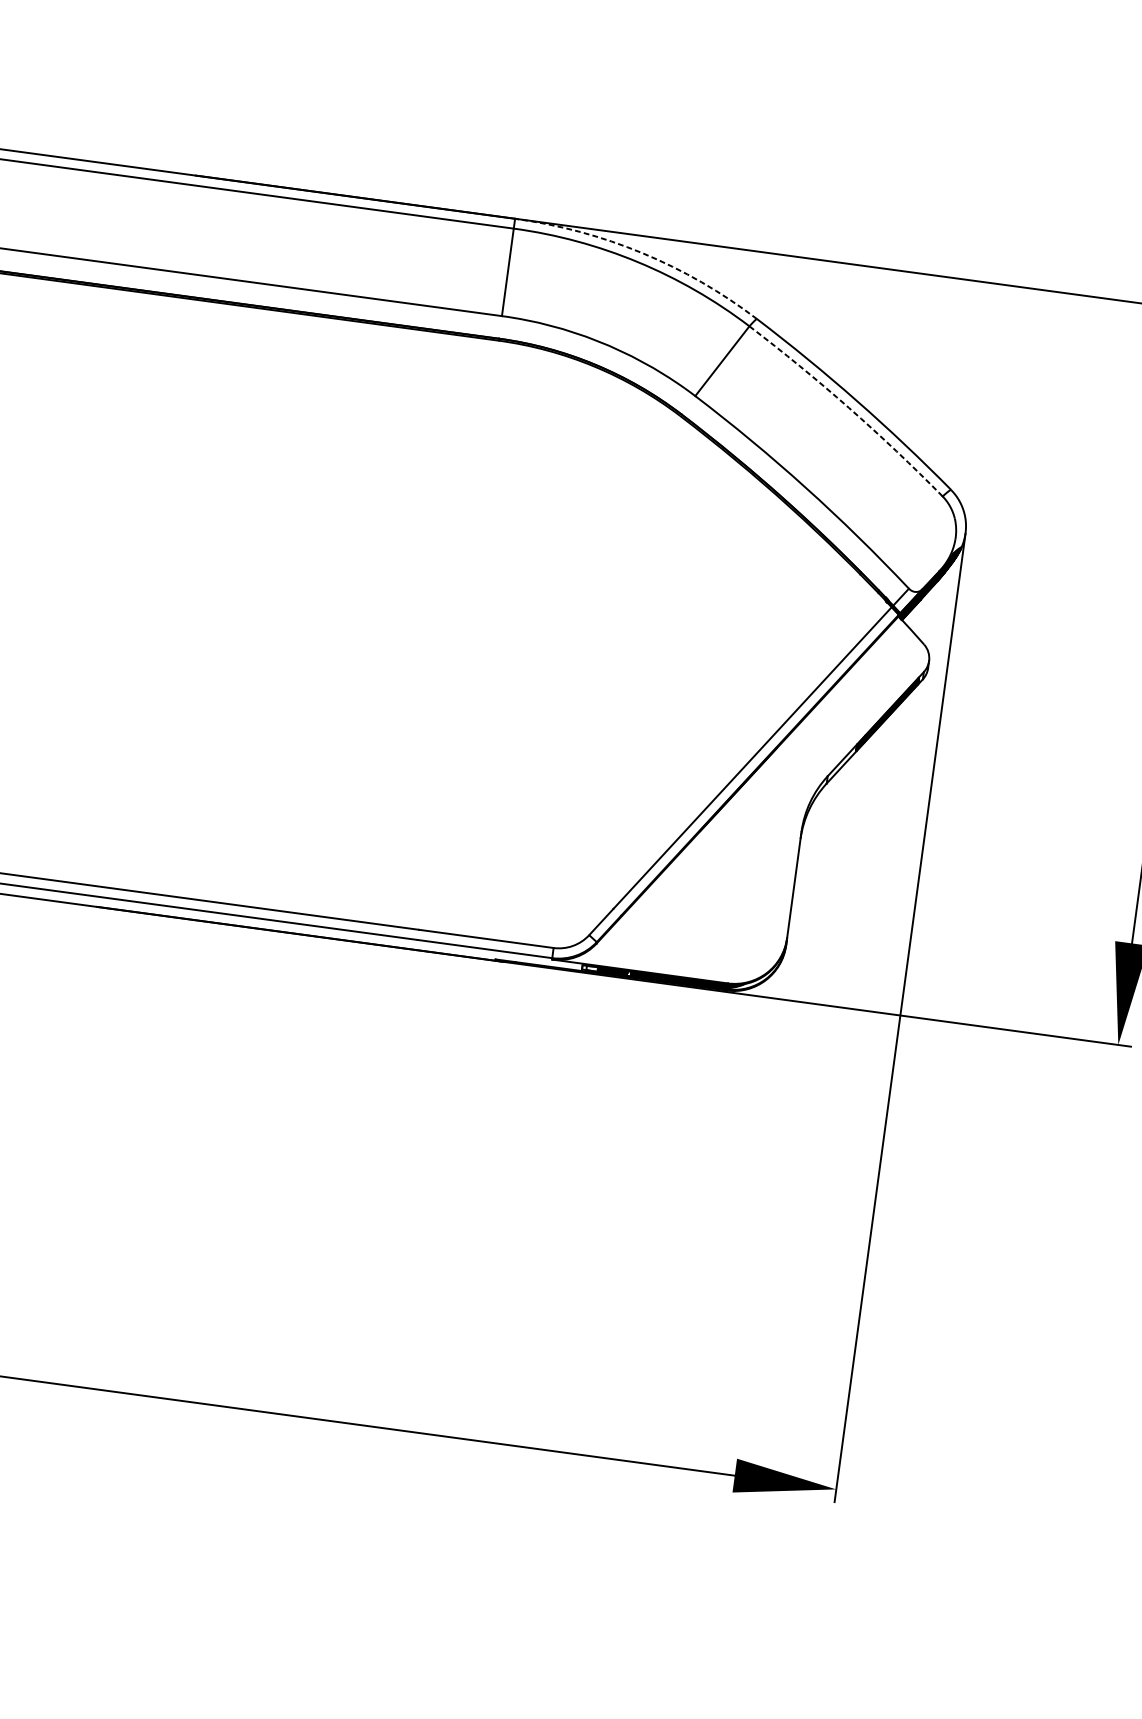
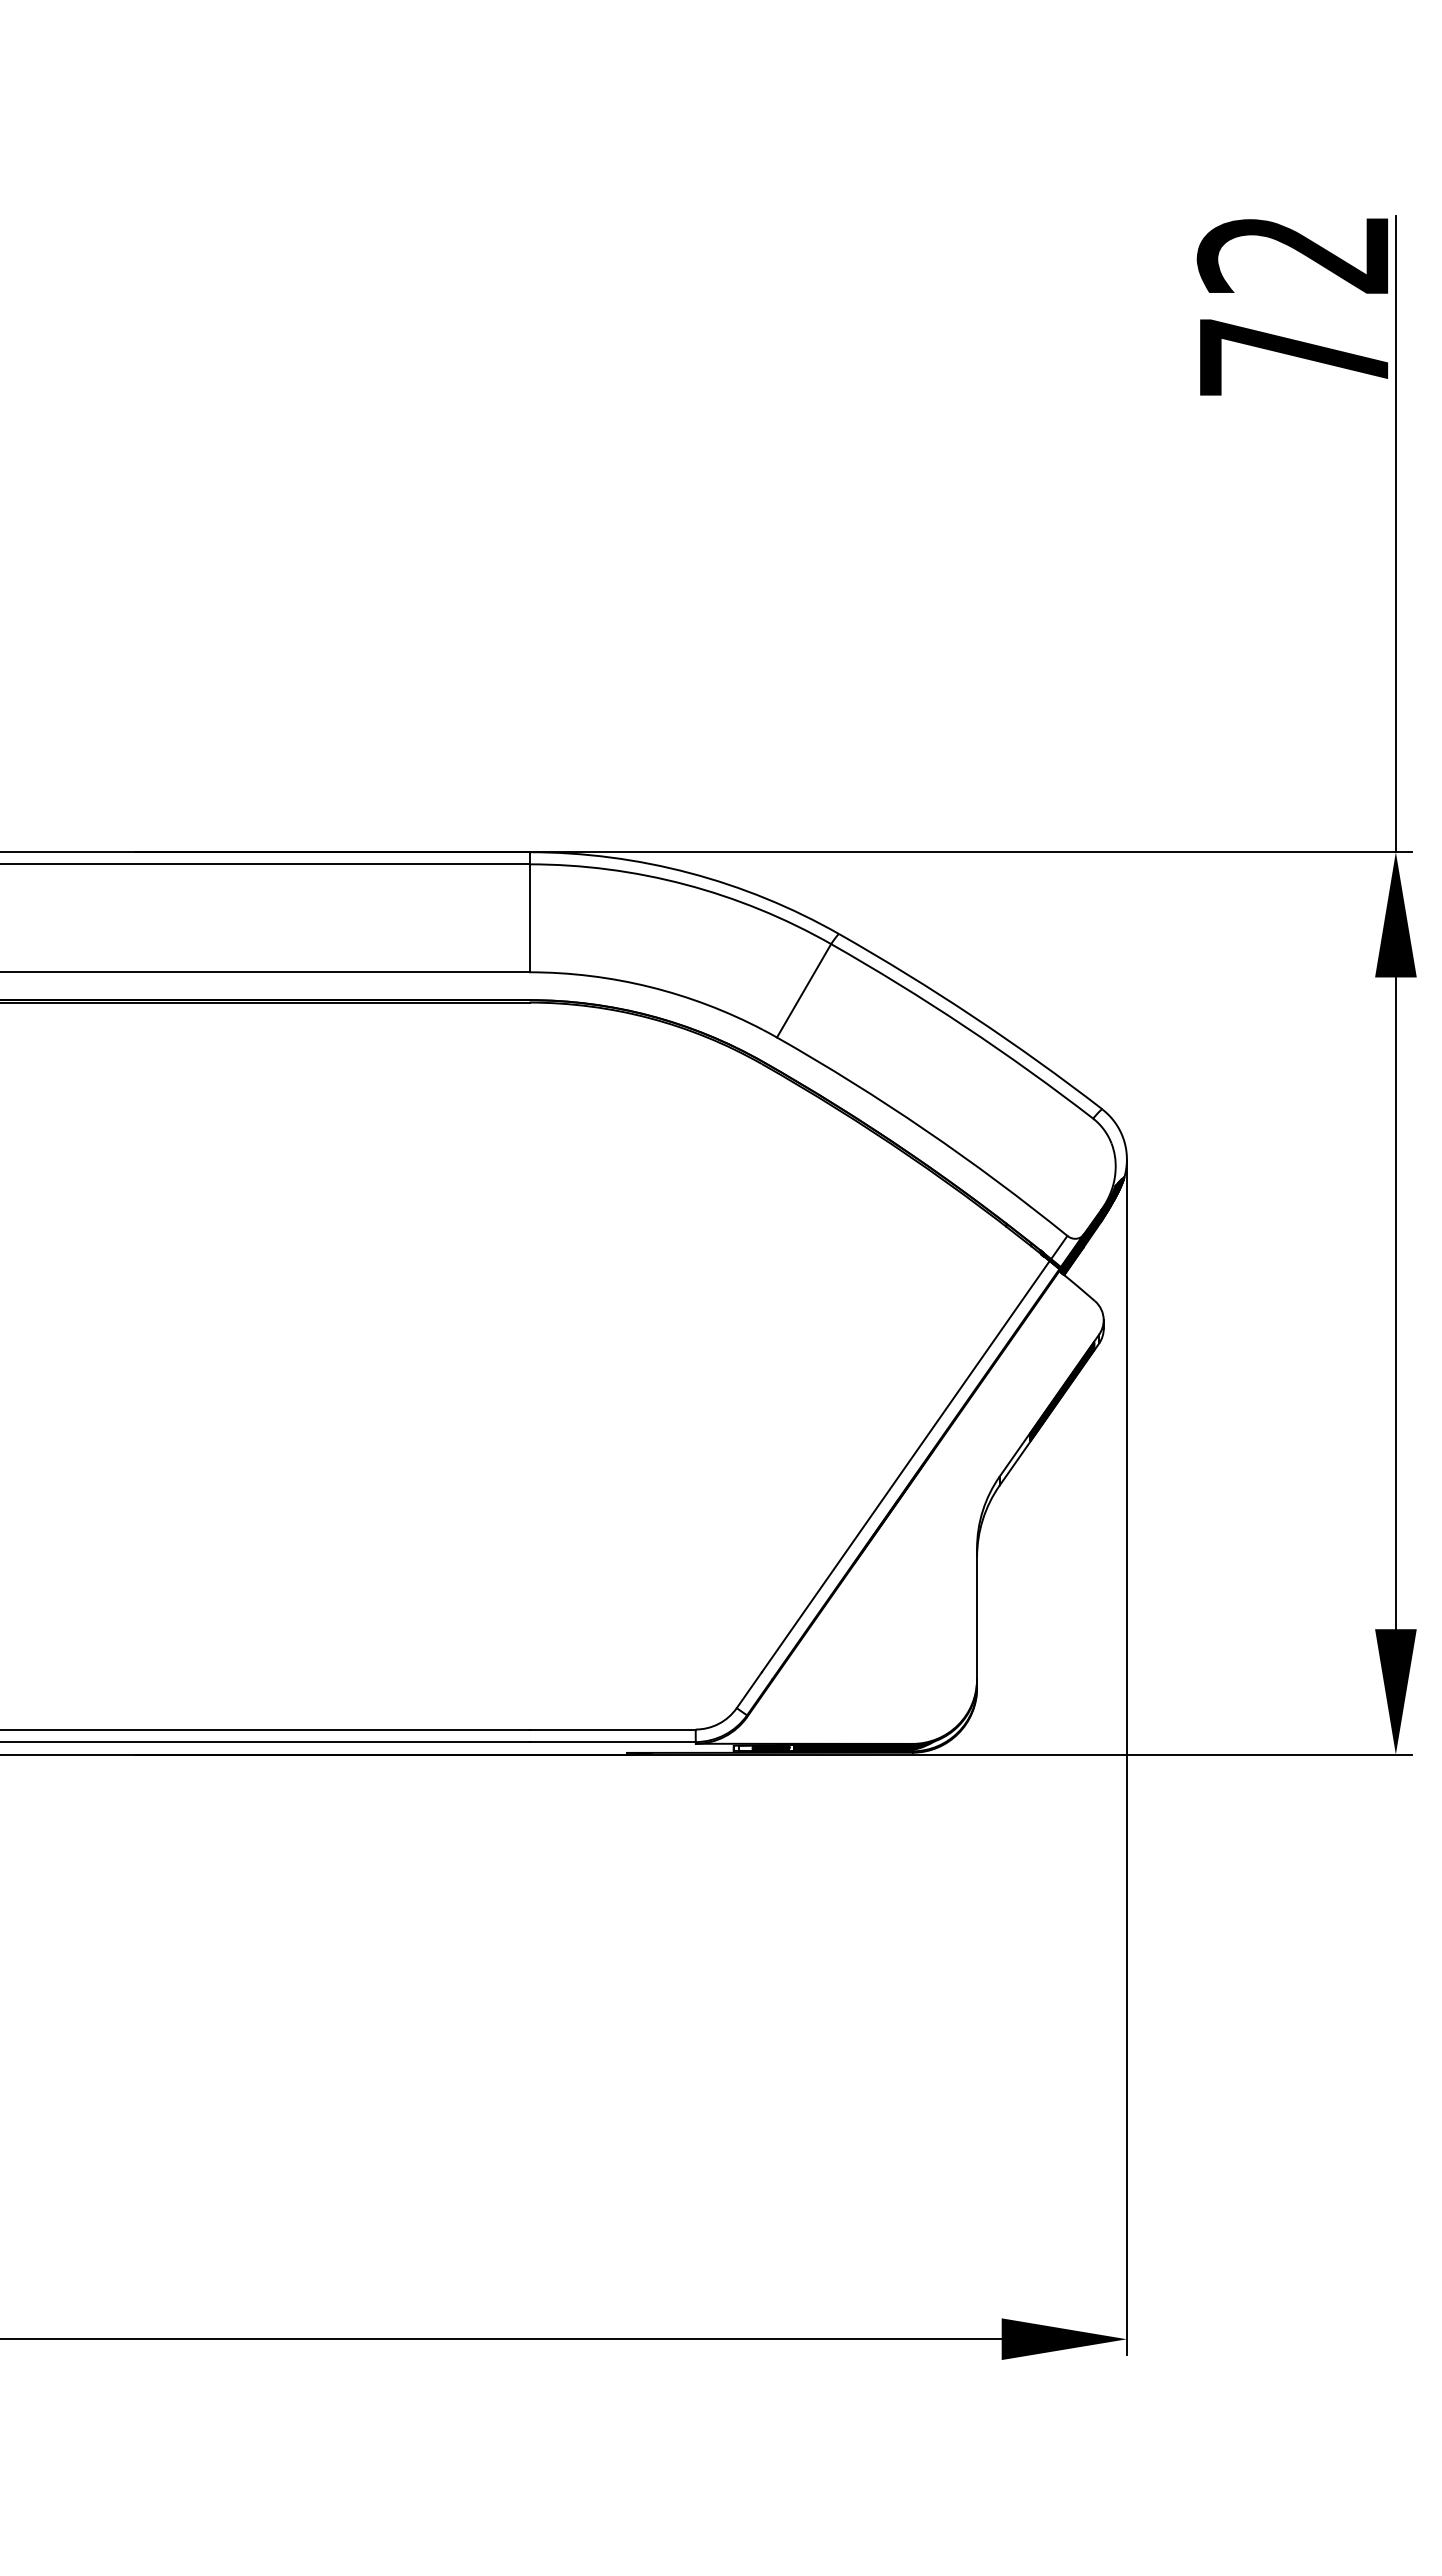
arc: (642, 253) -> (689, 873), dashed -> solid
arc: (849, 407) -> (965, 1026), dashed -> solid

